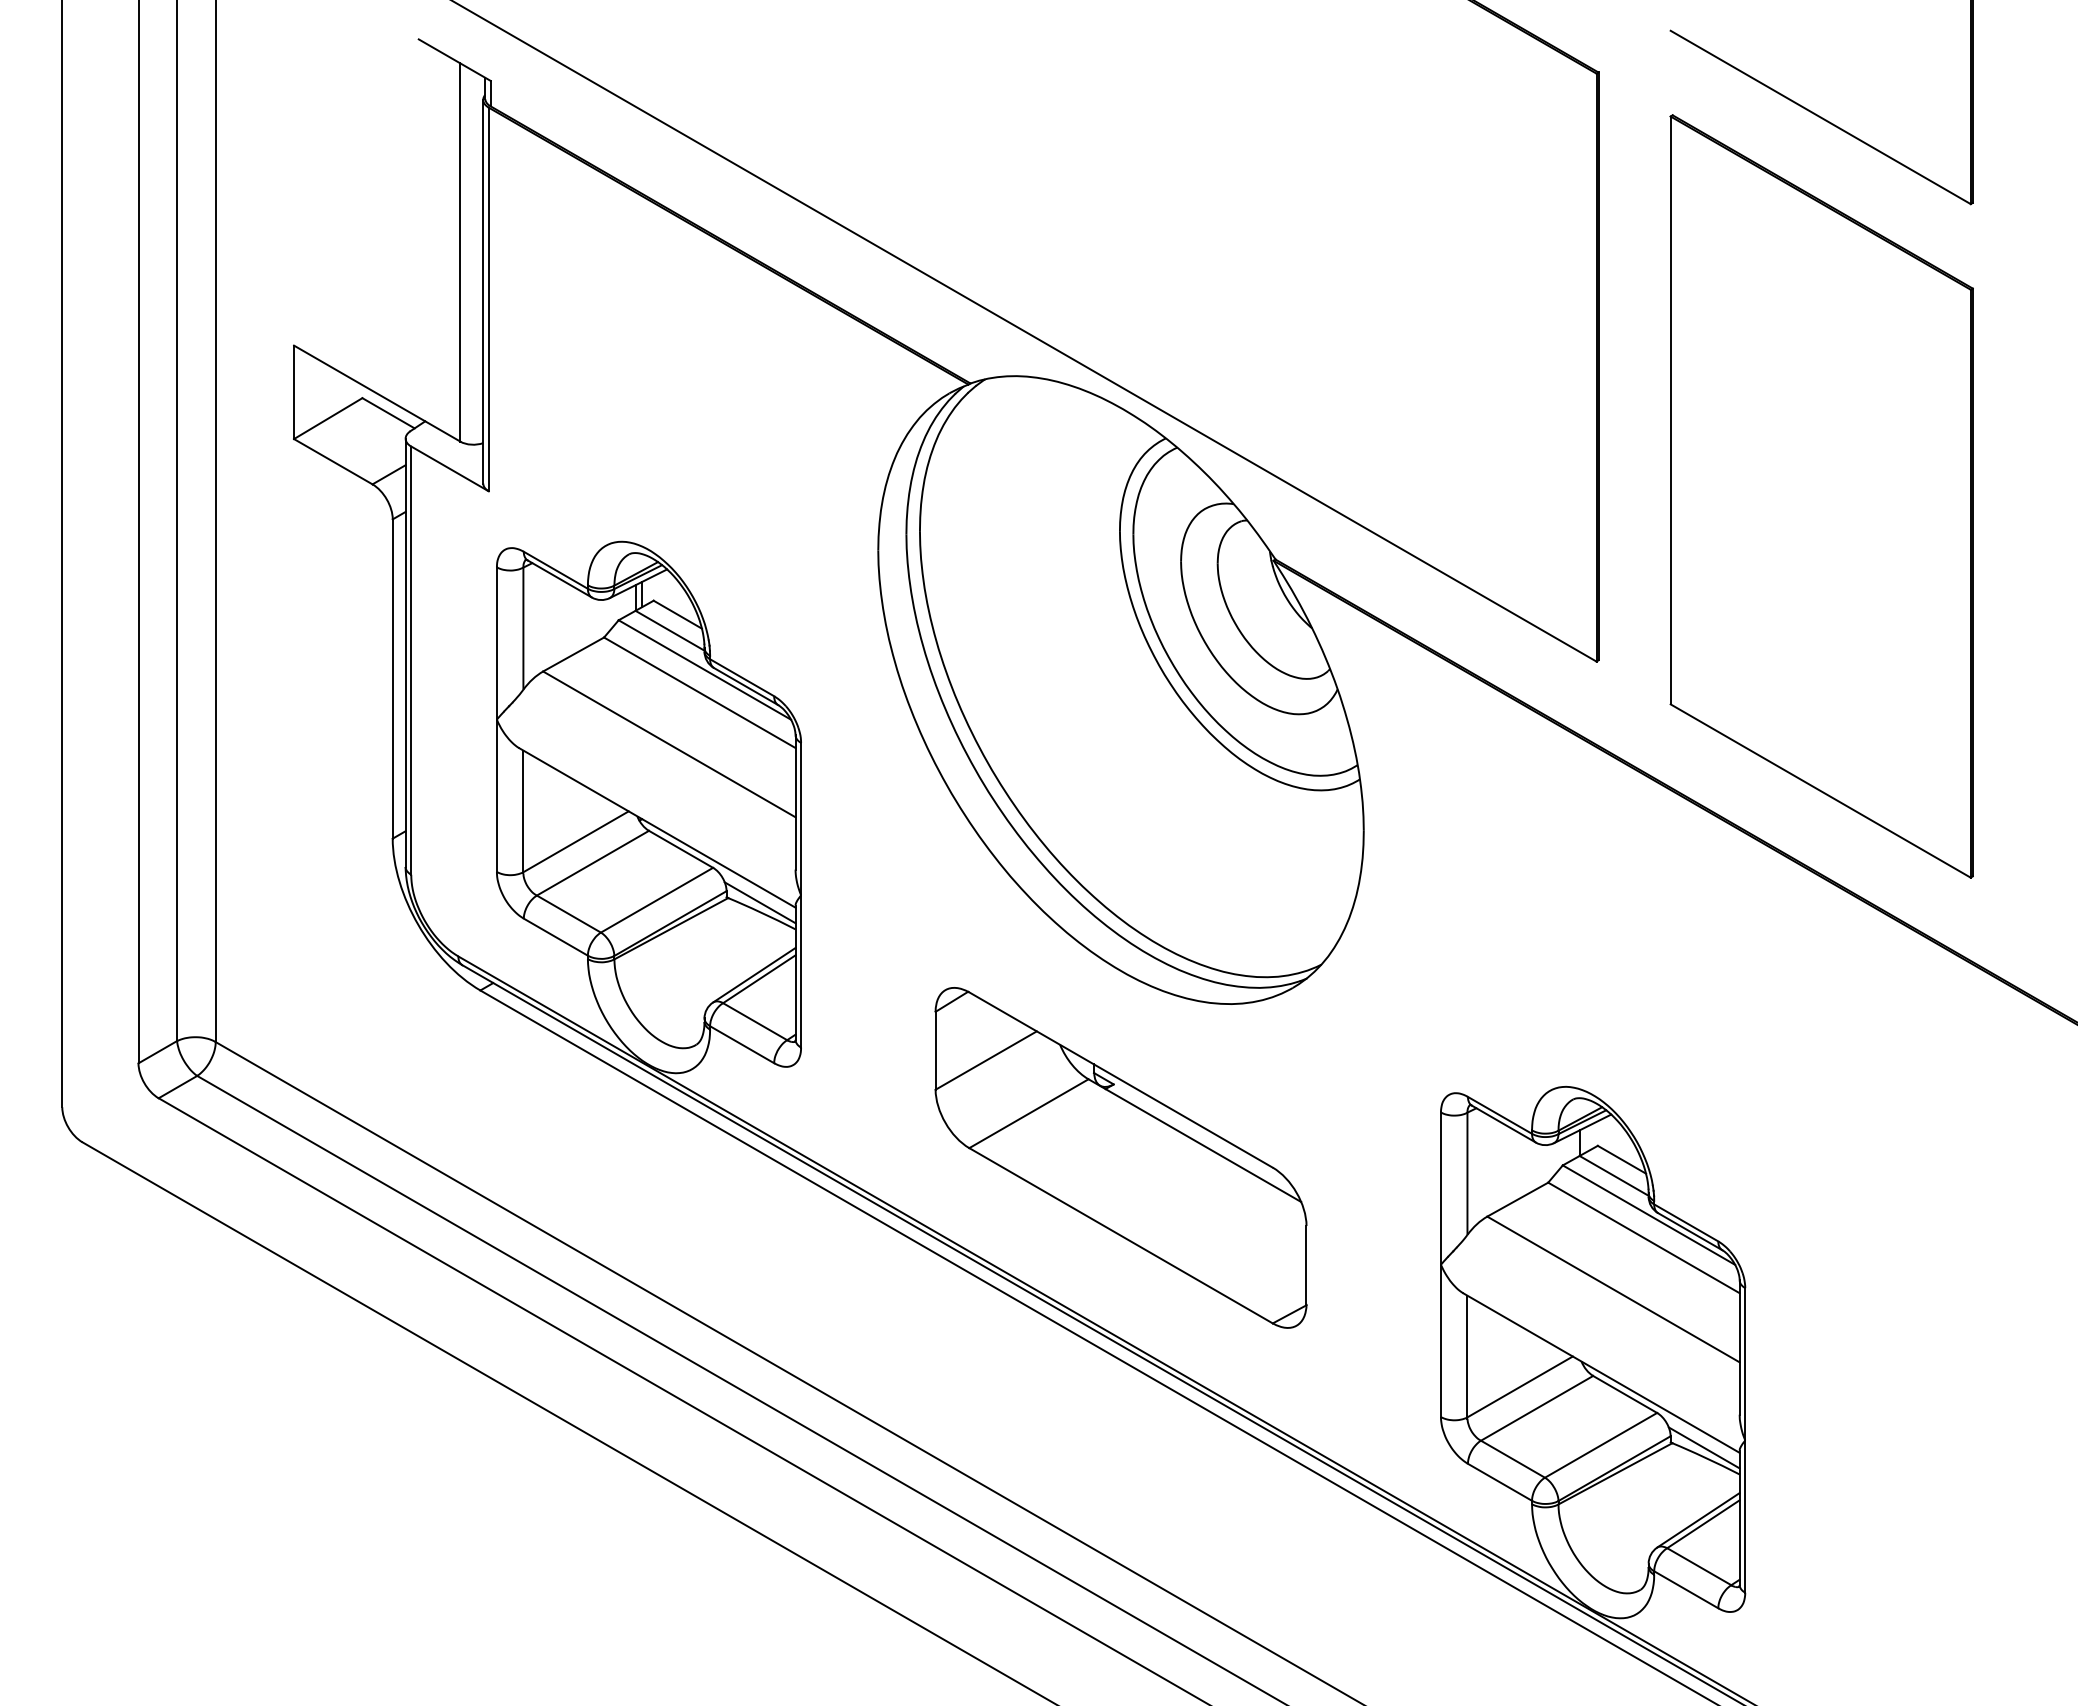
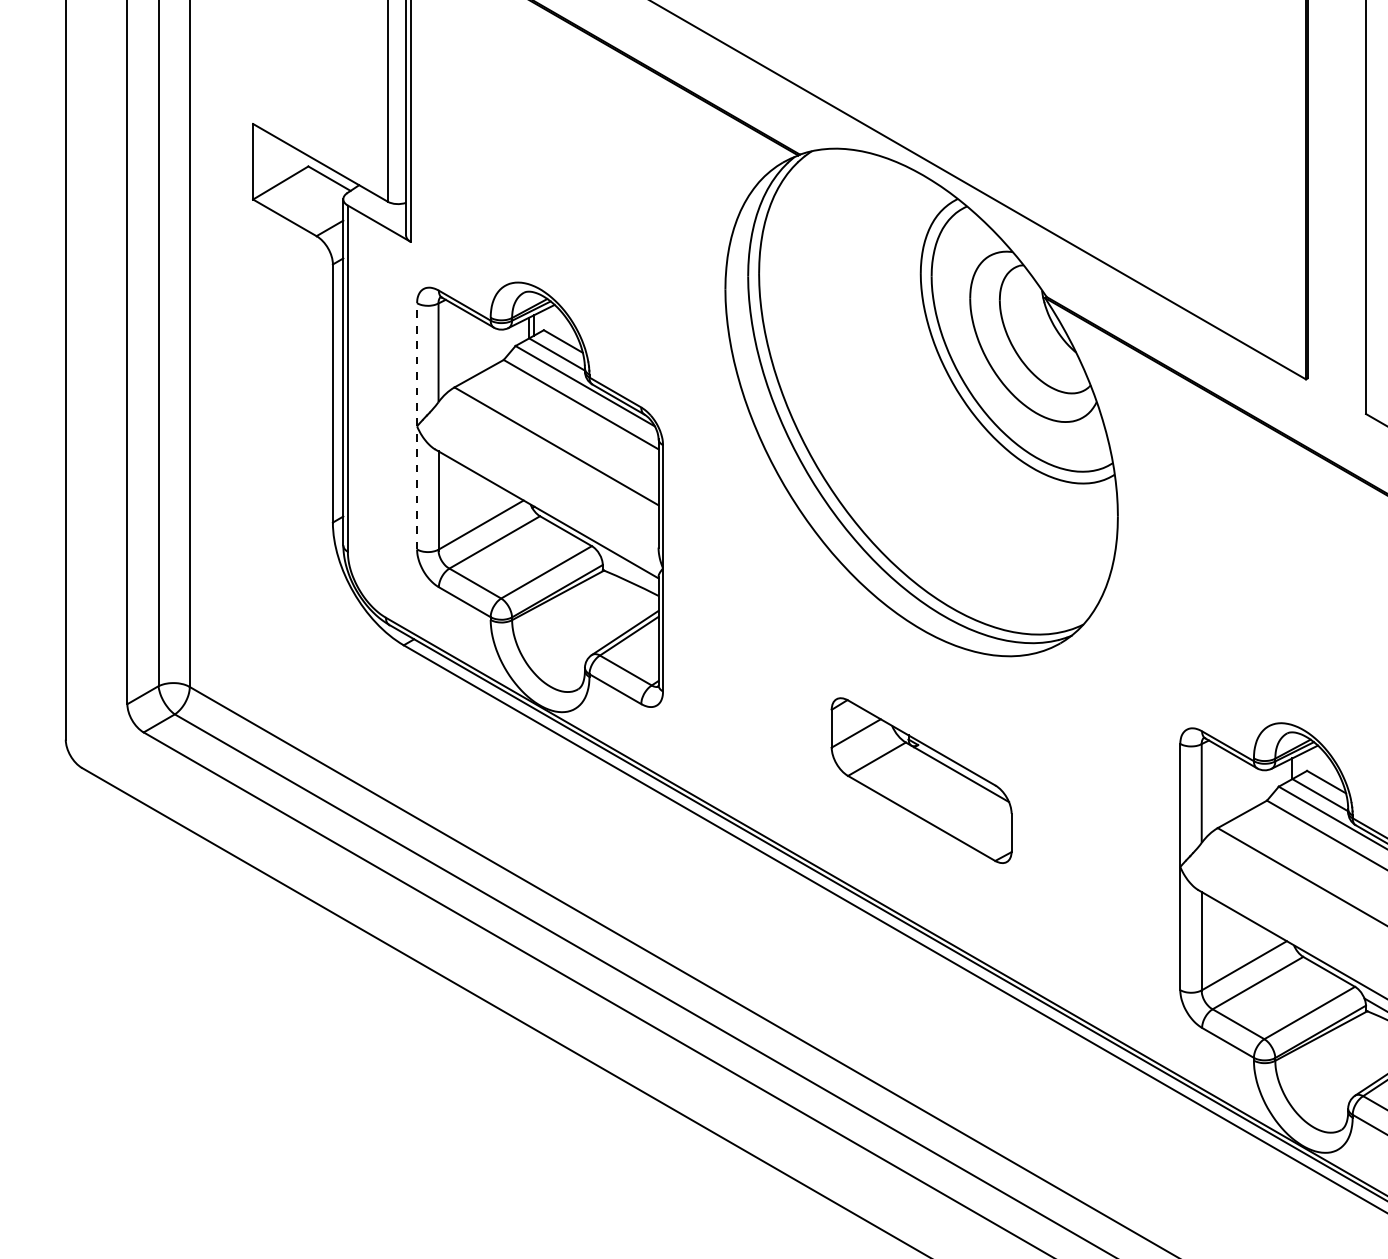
line: (496, 719) -> (416, 426), solid -> dashed
line: (759, 902) -> (629, 574), removed
part: (1120, 1157) -> (921, 780), size x0.6

